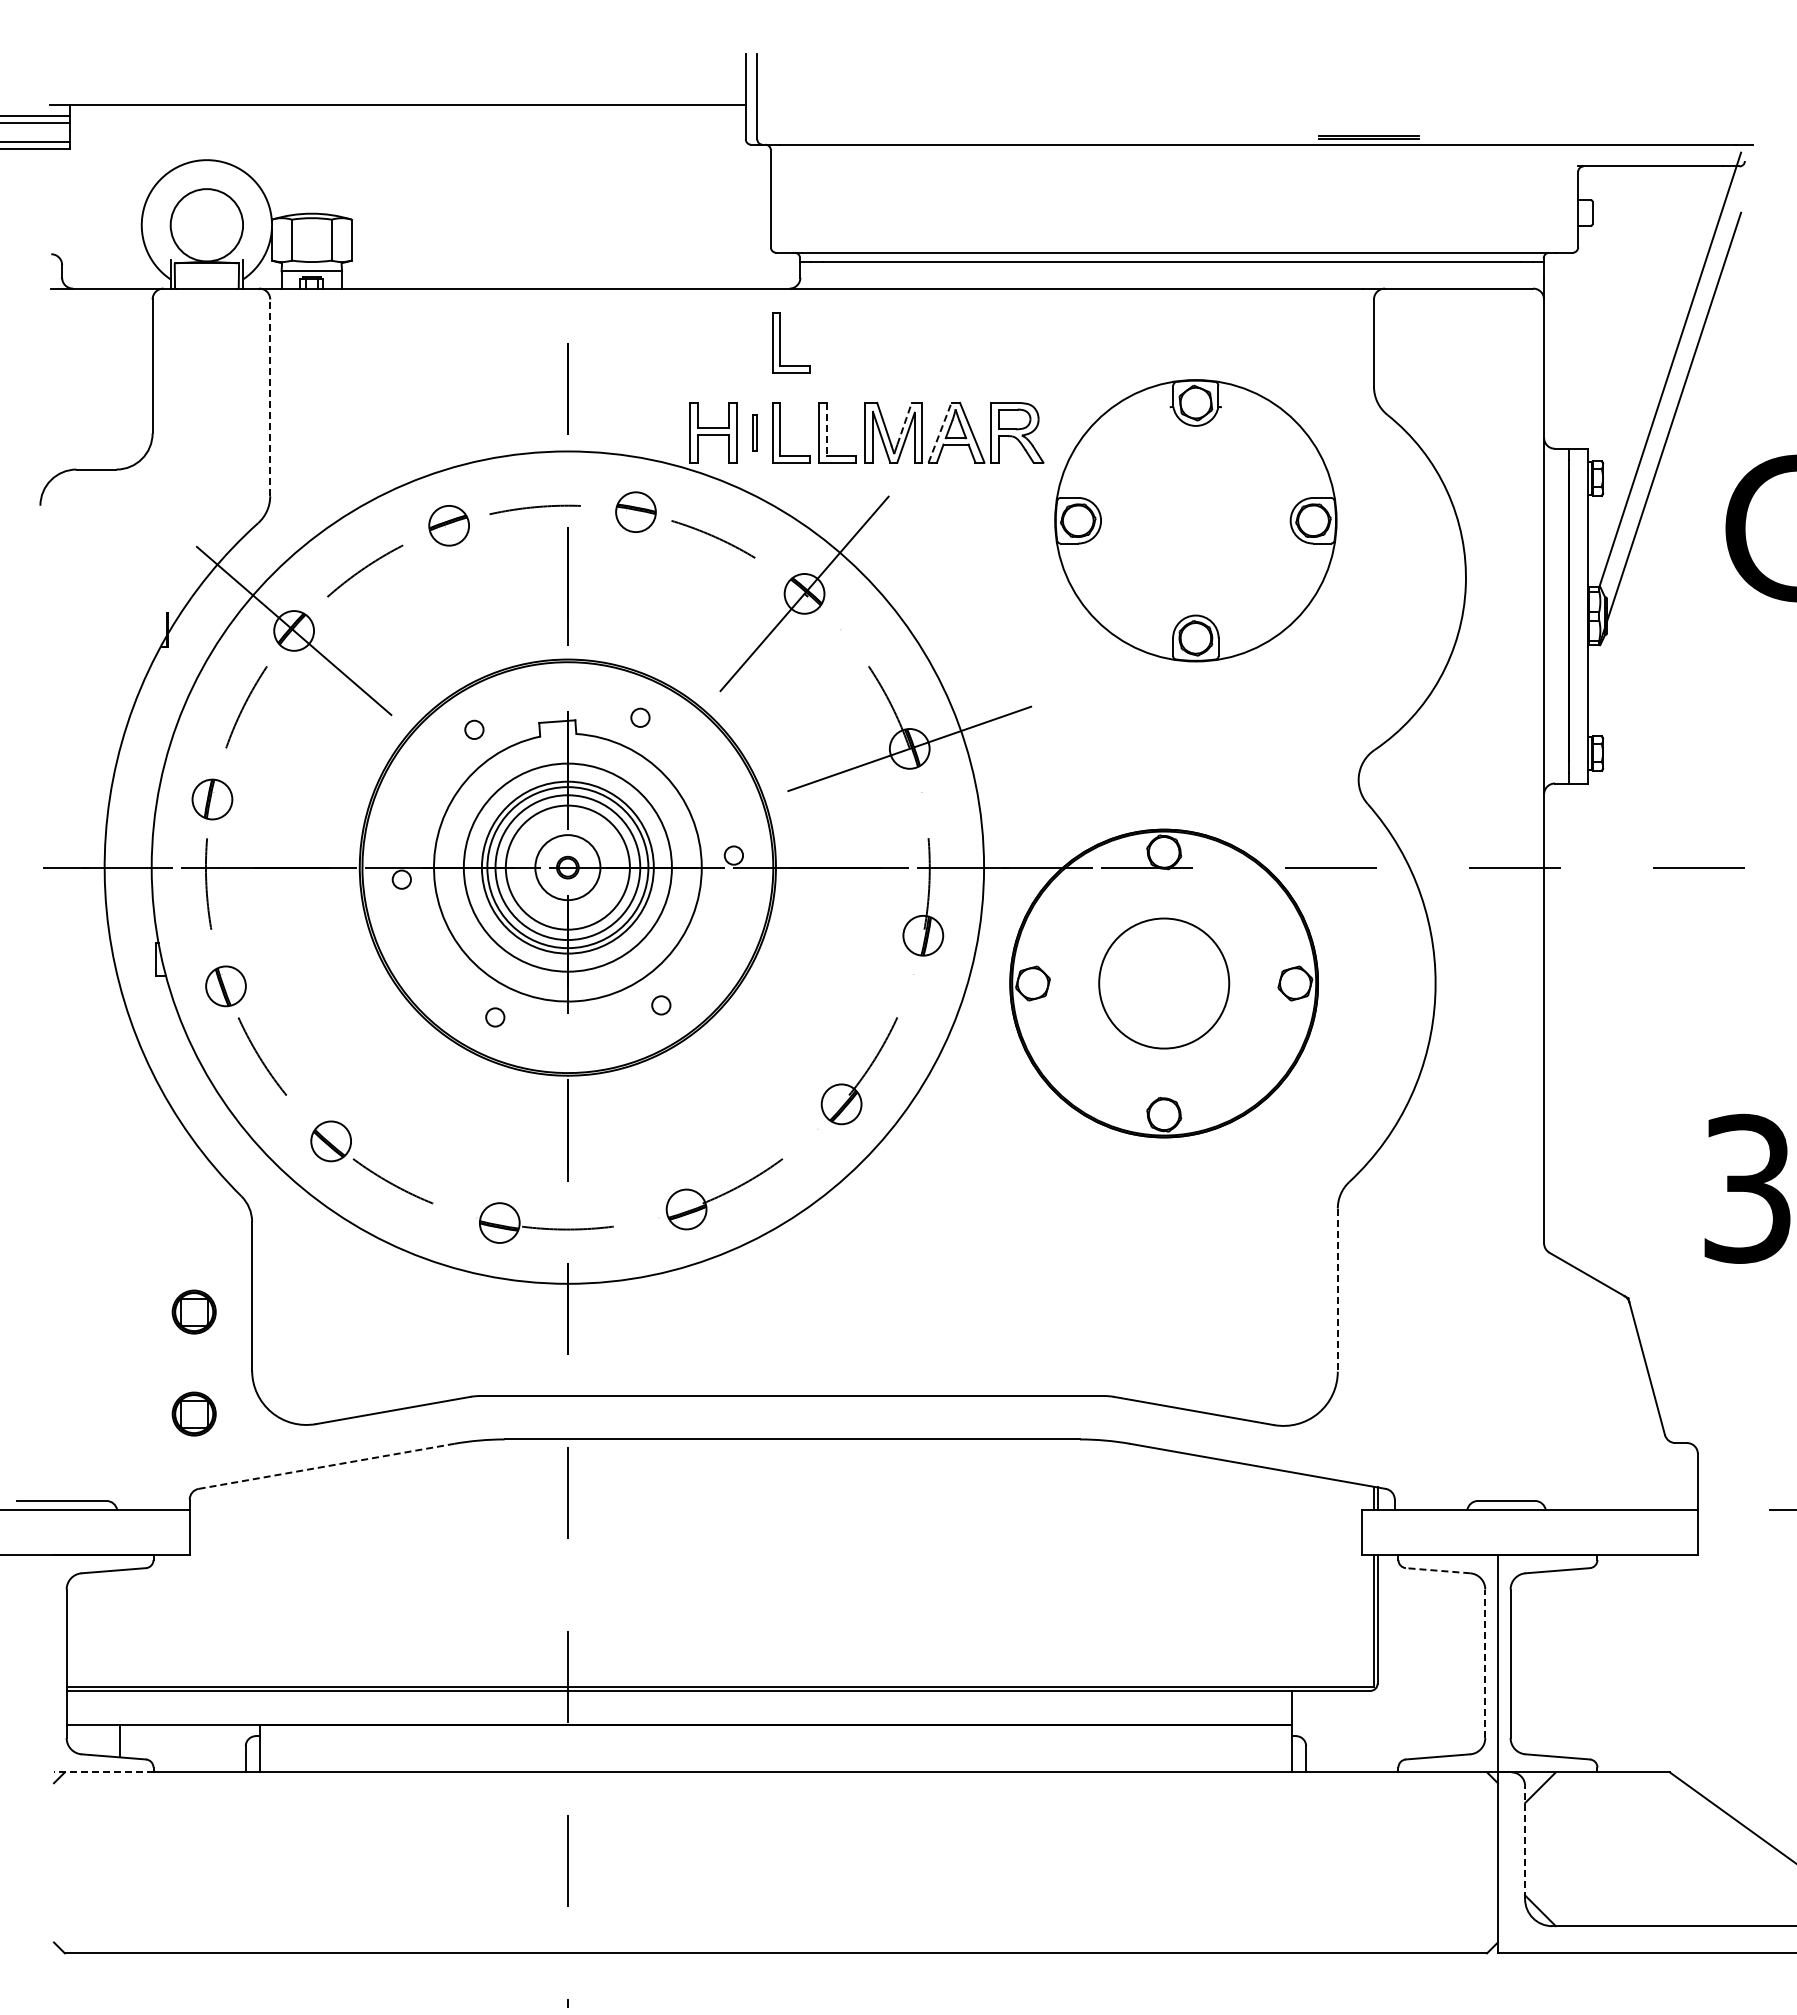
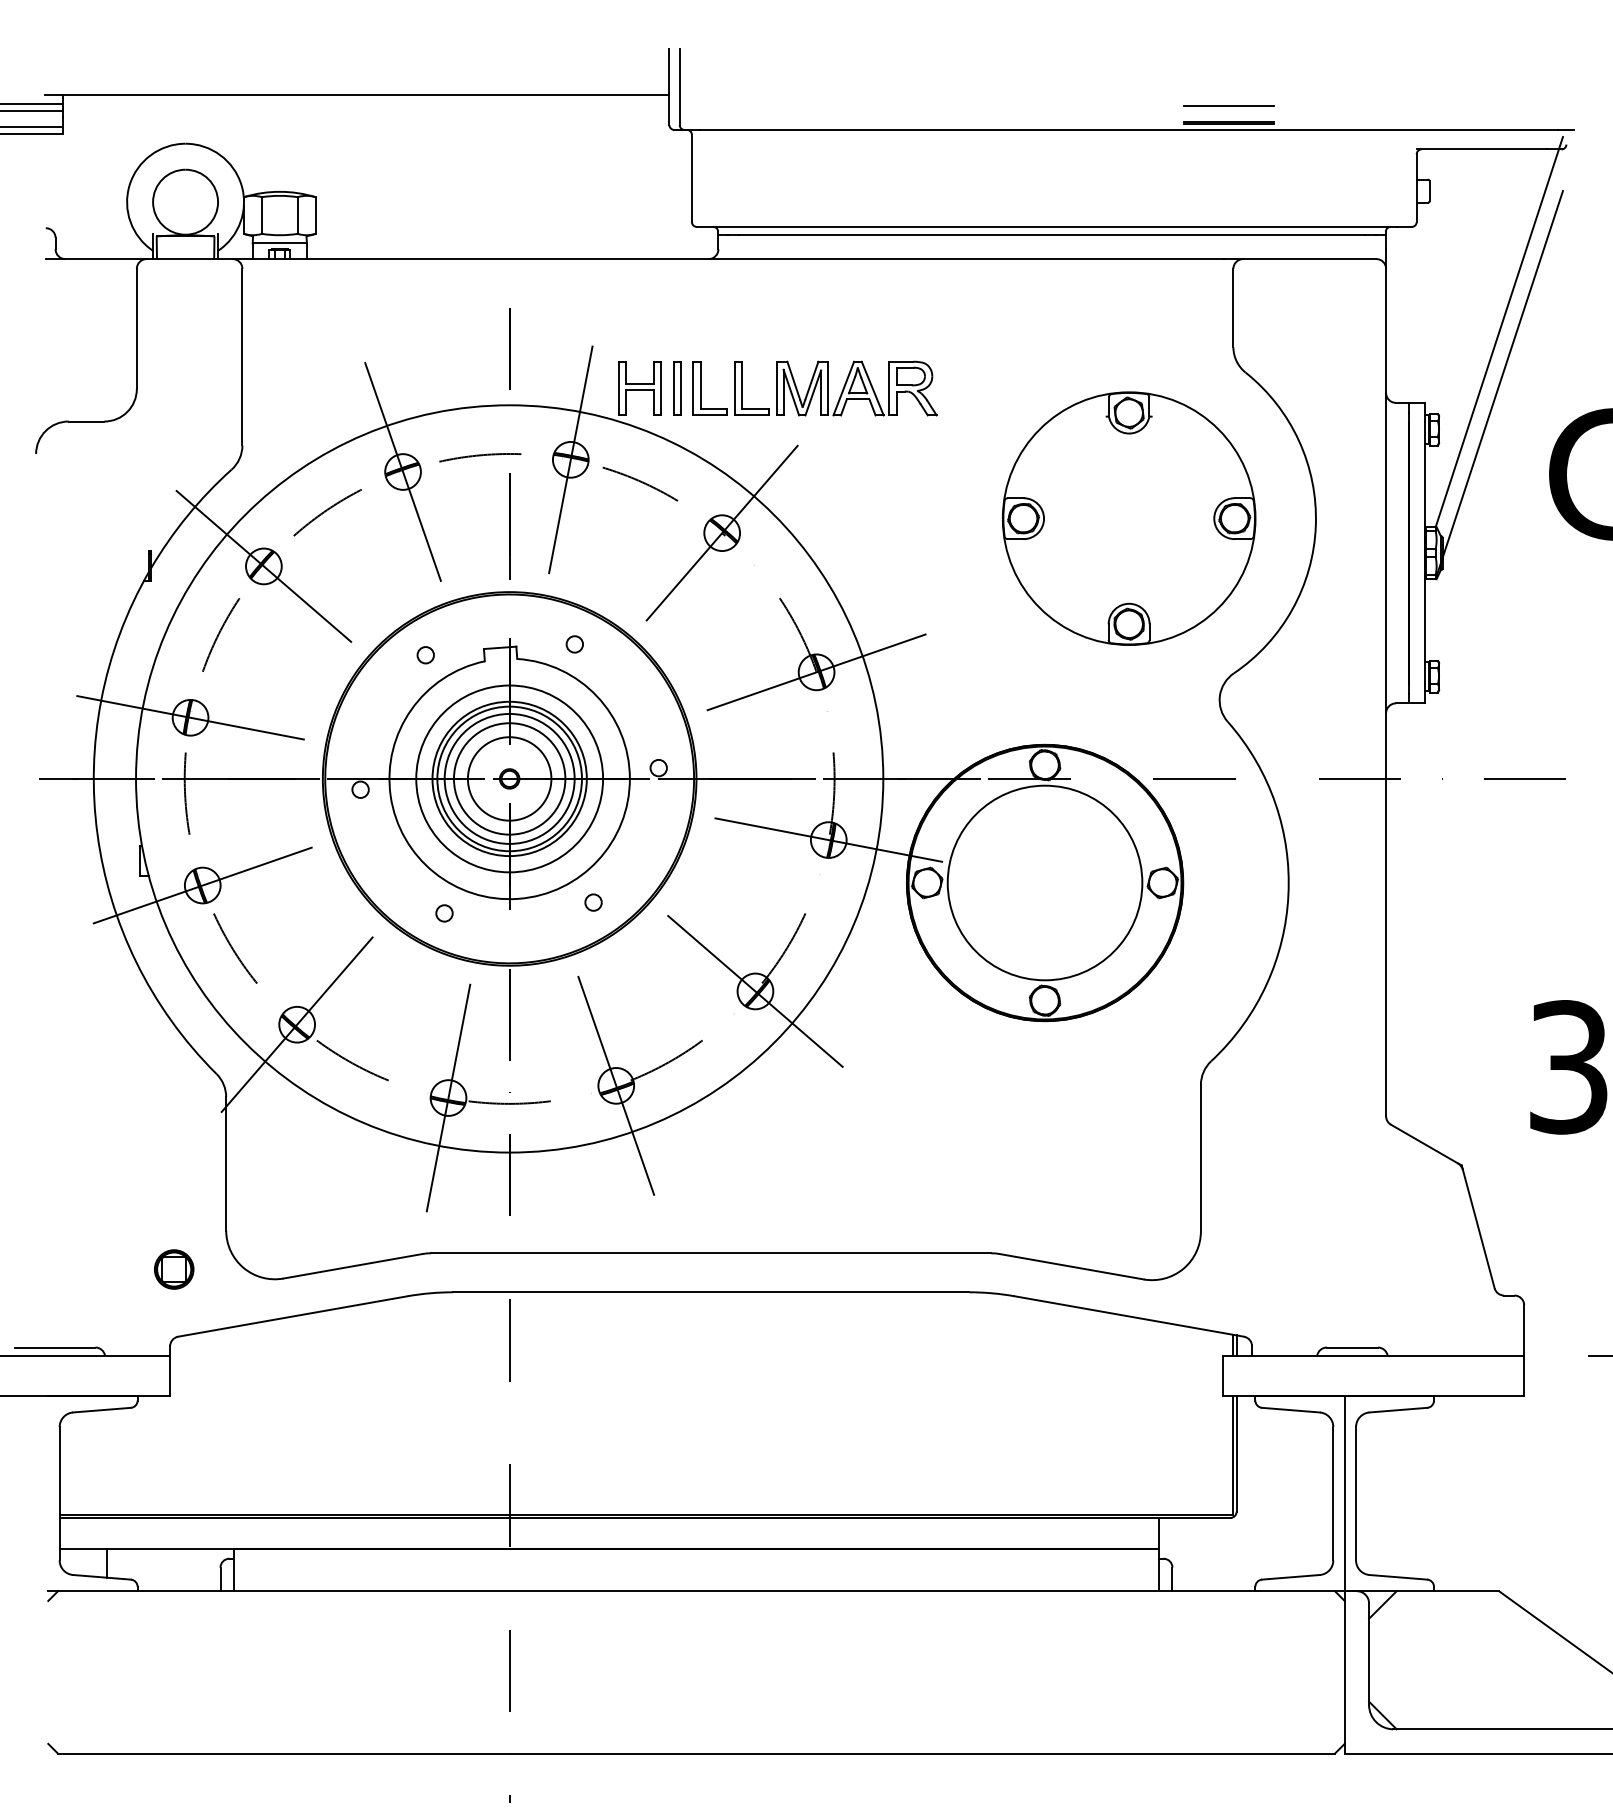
line: (1368, 117) -> (1228, 105), added
part: (780, 342) -> (700, 307), removed
line: (270, 397) -> (242, 356), dashed -> solid
line: (904, 423) -> (811, 380), dashed -> solid
line: (826, 429) -> (741, 385), dashed -> solid
part: (754, 432) -> (677, 388), size x1.67
line: (940, 432) -> (844, 388), dashed -> solid
line: (635, 512) -> (570, 460), added
part: (1195, 520) -> (1128, 518), moved
line: (449, 525) -> (403, 471), added
line: (212, 799) -> (190, 717), added
circle: (567, 867) -> (509, 778), size x1.43
line: (923, 935) -> (828, 839), added
circle: (1163, 983) -> (1044, 882), size x1.67
line: (225, 986) -> (202, 885), added
line: (841, 1104) -> (755, 991), added
line: (331, 1141) -> (297, 1024), added
line: (686, 1209) -> (616, 1085), added
line: (499, 1222) -> (448, 1097), added
line: (1337, 1290) -> (1200, 1158), dashed -> solid
part: (193, 1311) -> (173, 1177), removed
line: (326, 1466) -> (292, 1316), dashed -> solid
line: (1437, 1570) -> (1290, 1409), dashed -> solid
line: (1485, 1663) -> (1333, 1493), dashed -> solid
line: (103, 1772) -> (92, 1591), dashed -> solid
line: (1525, 1842) -> (1369, 1654), dashed -> solid

